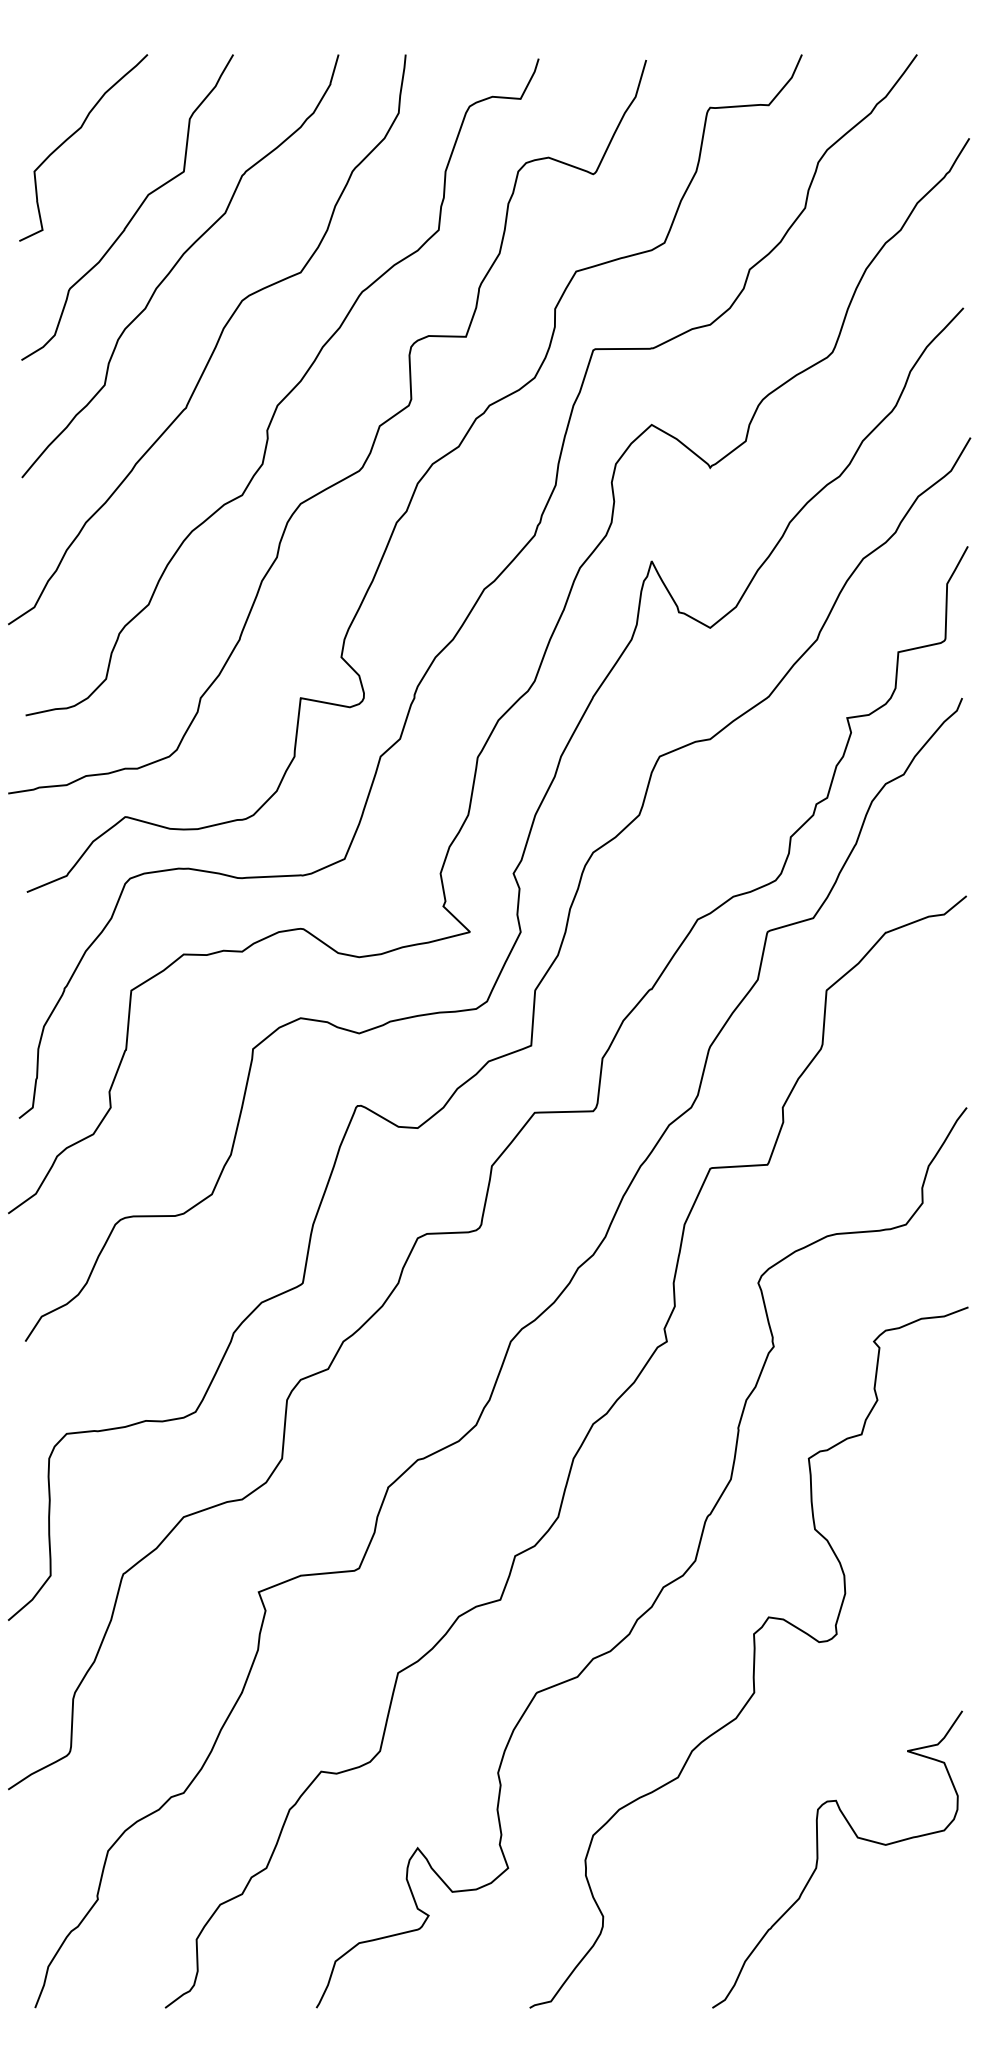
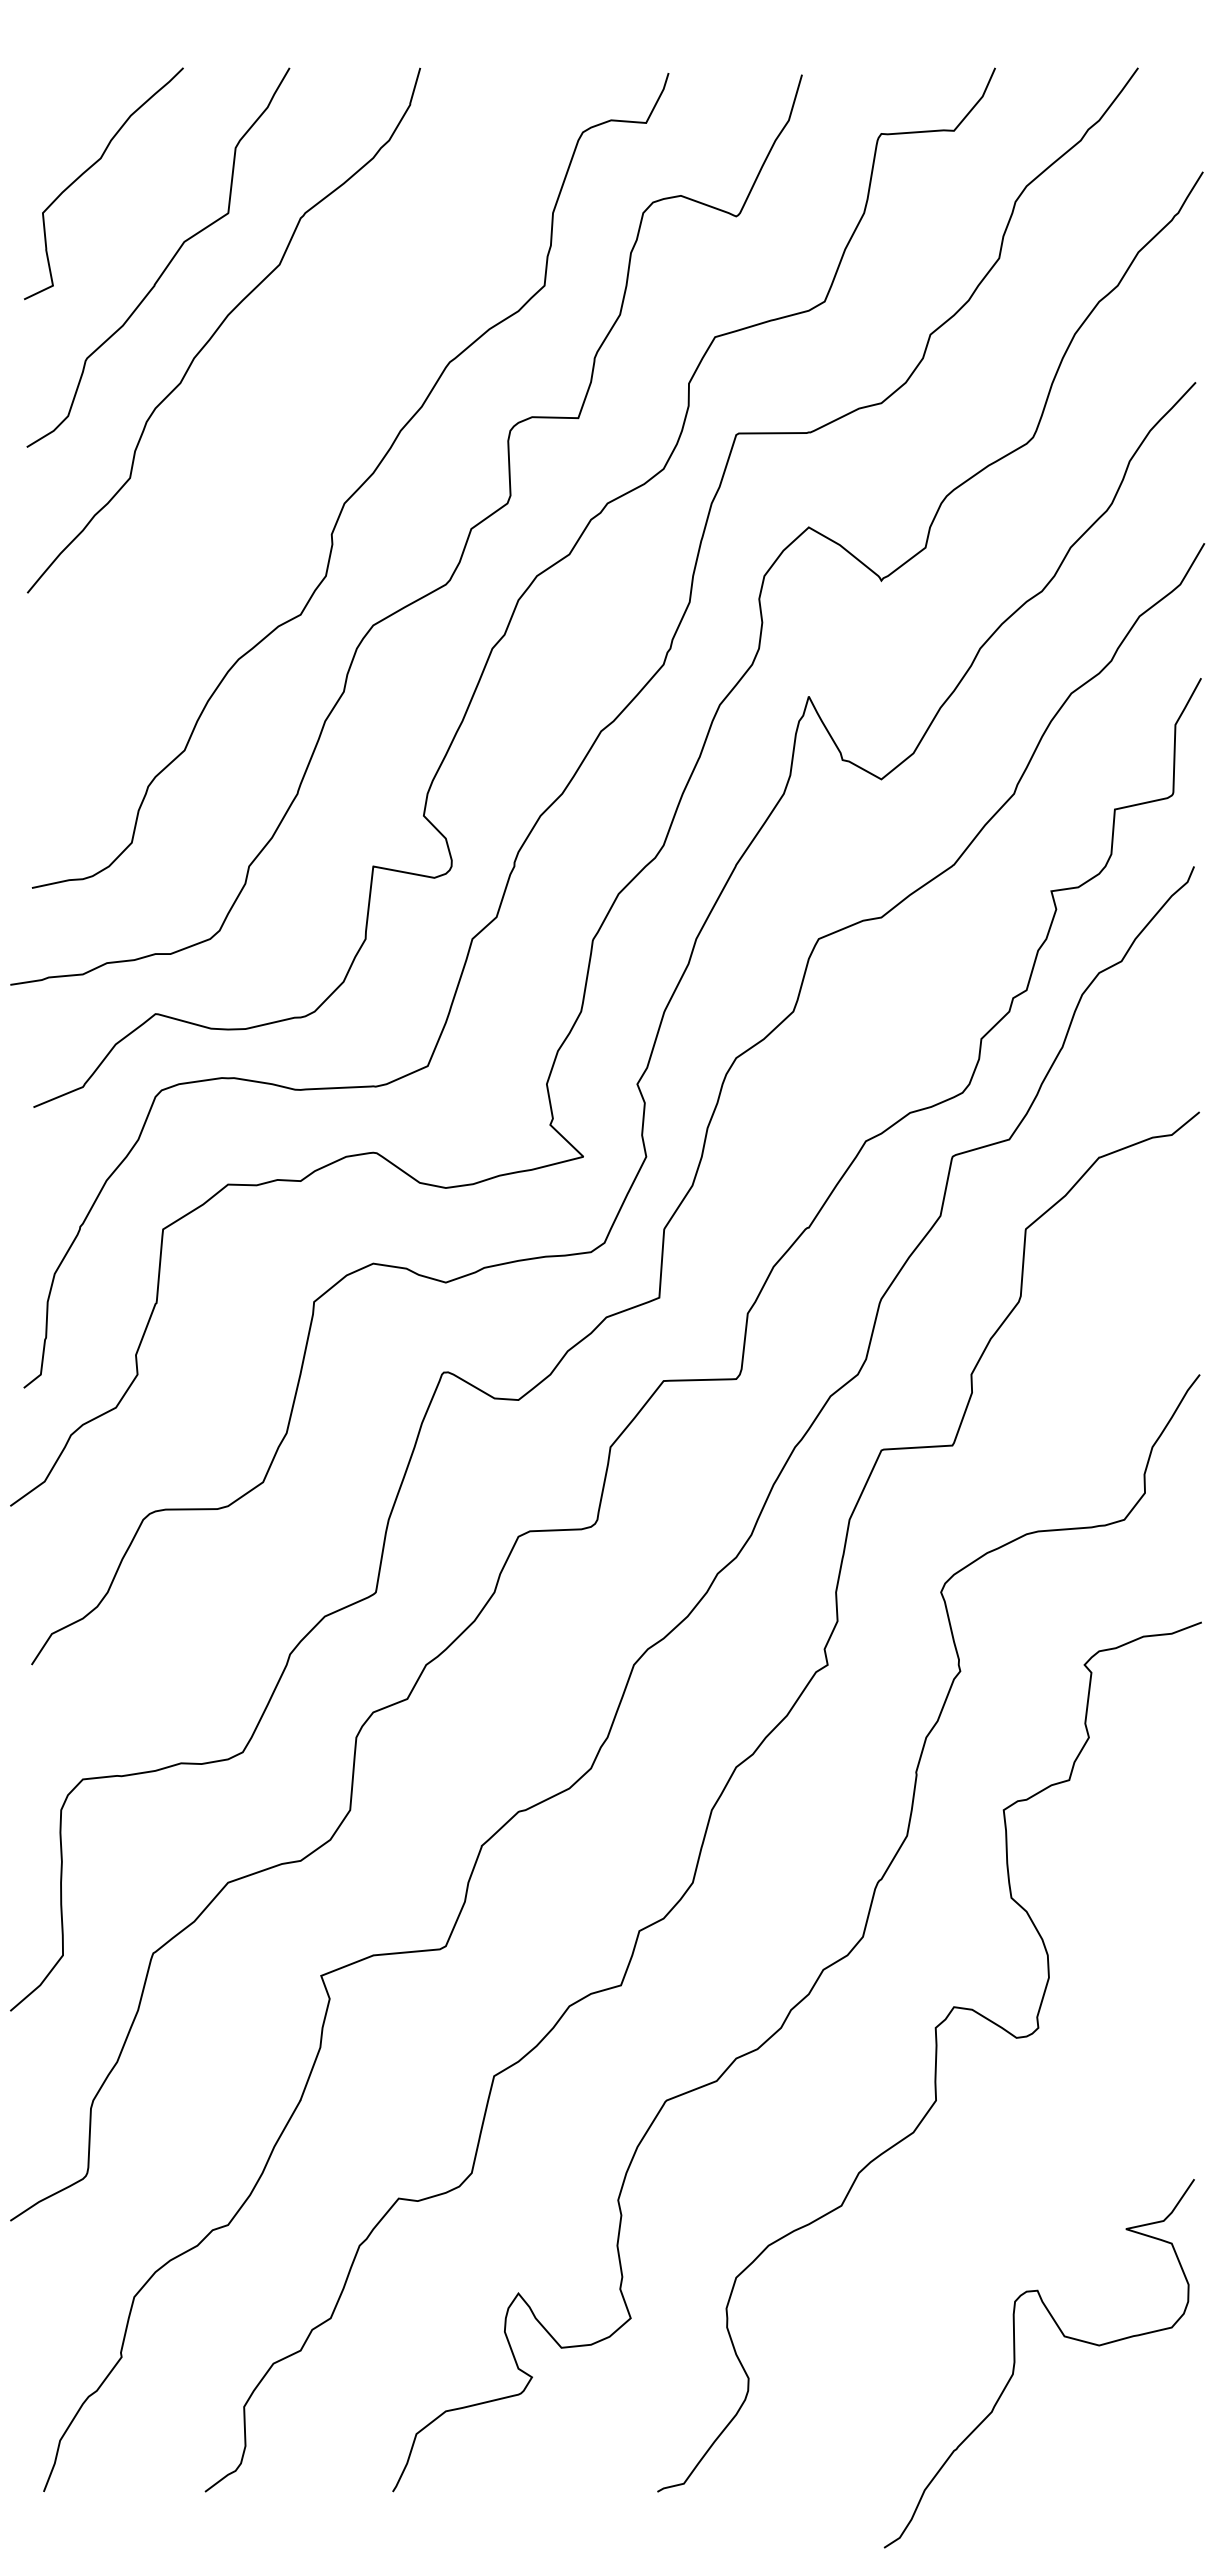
curve: (216, 343) -> (268, 426), removed
curve: (818, 1859) -> (1015, 2363), moved

